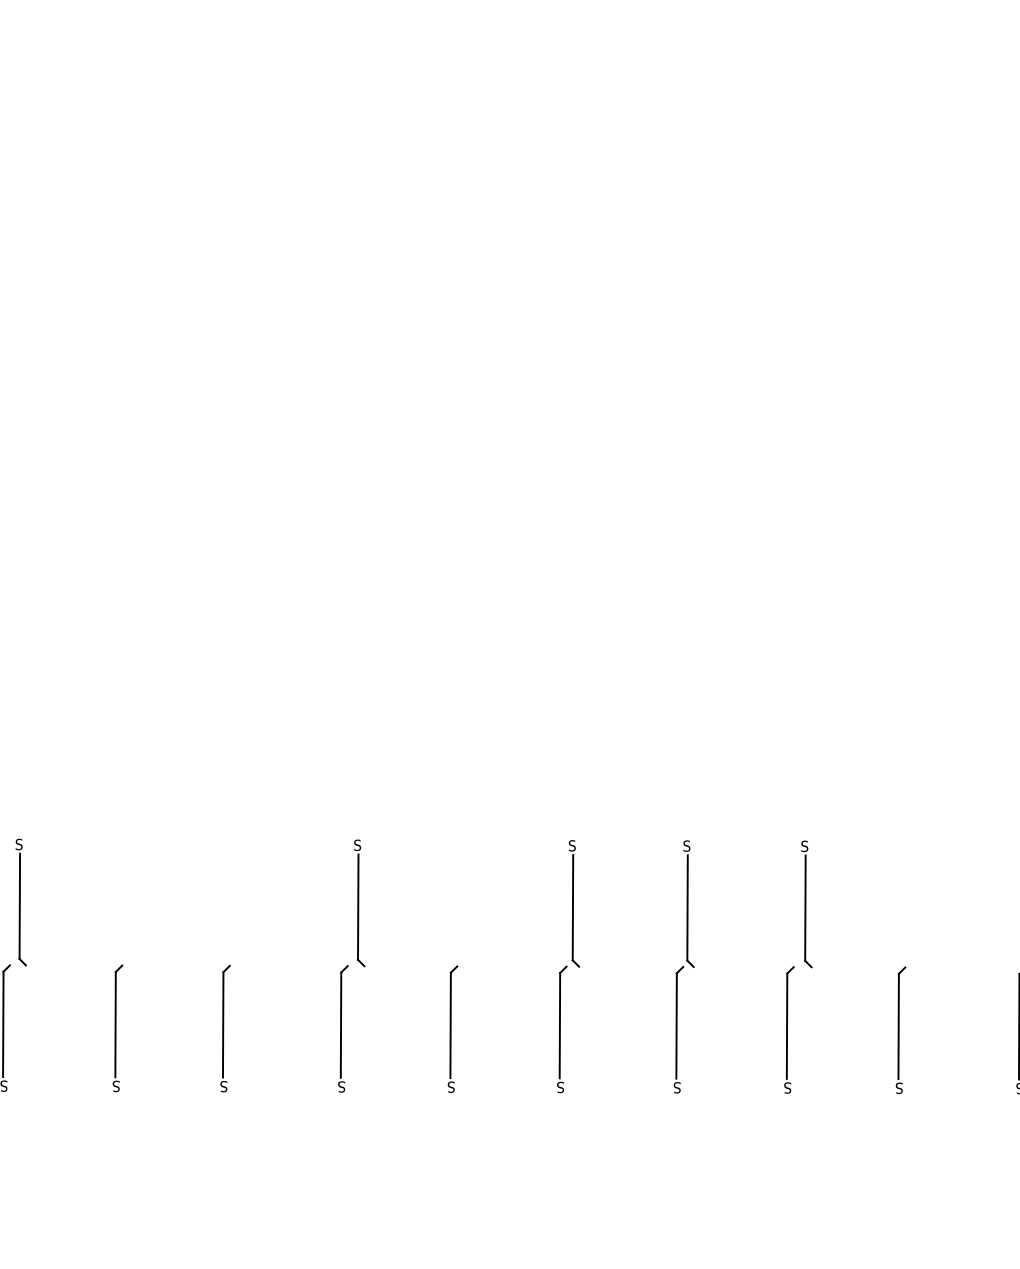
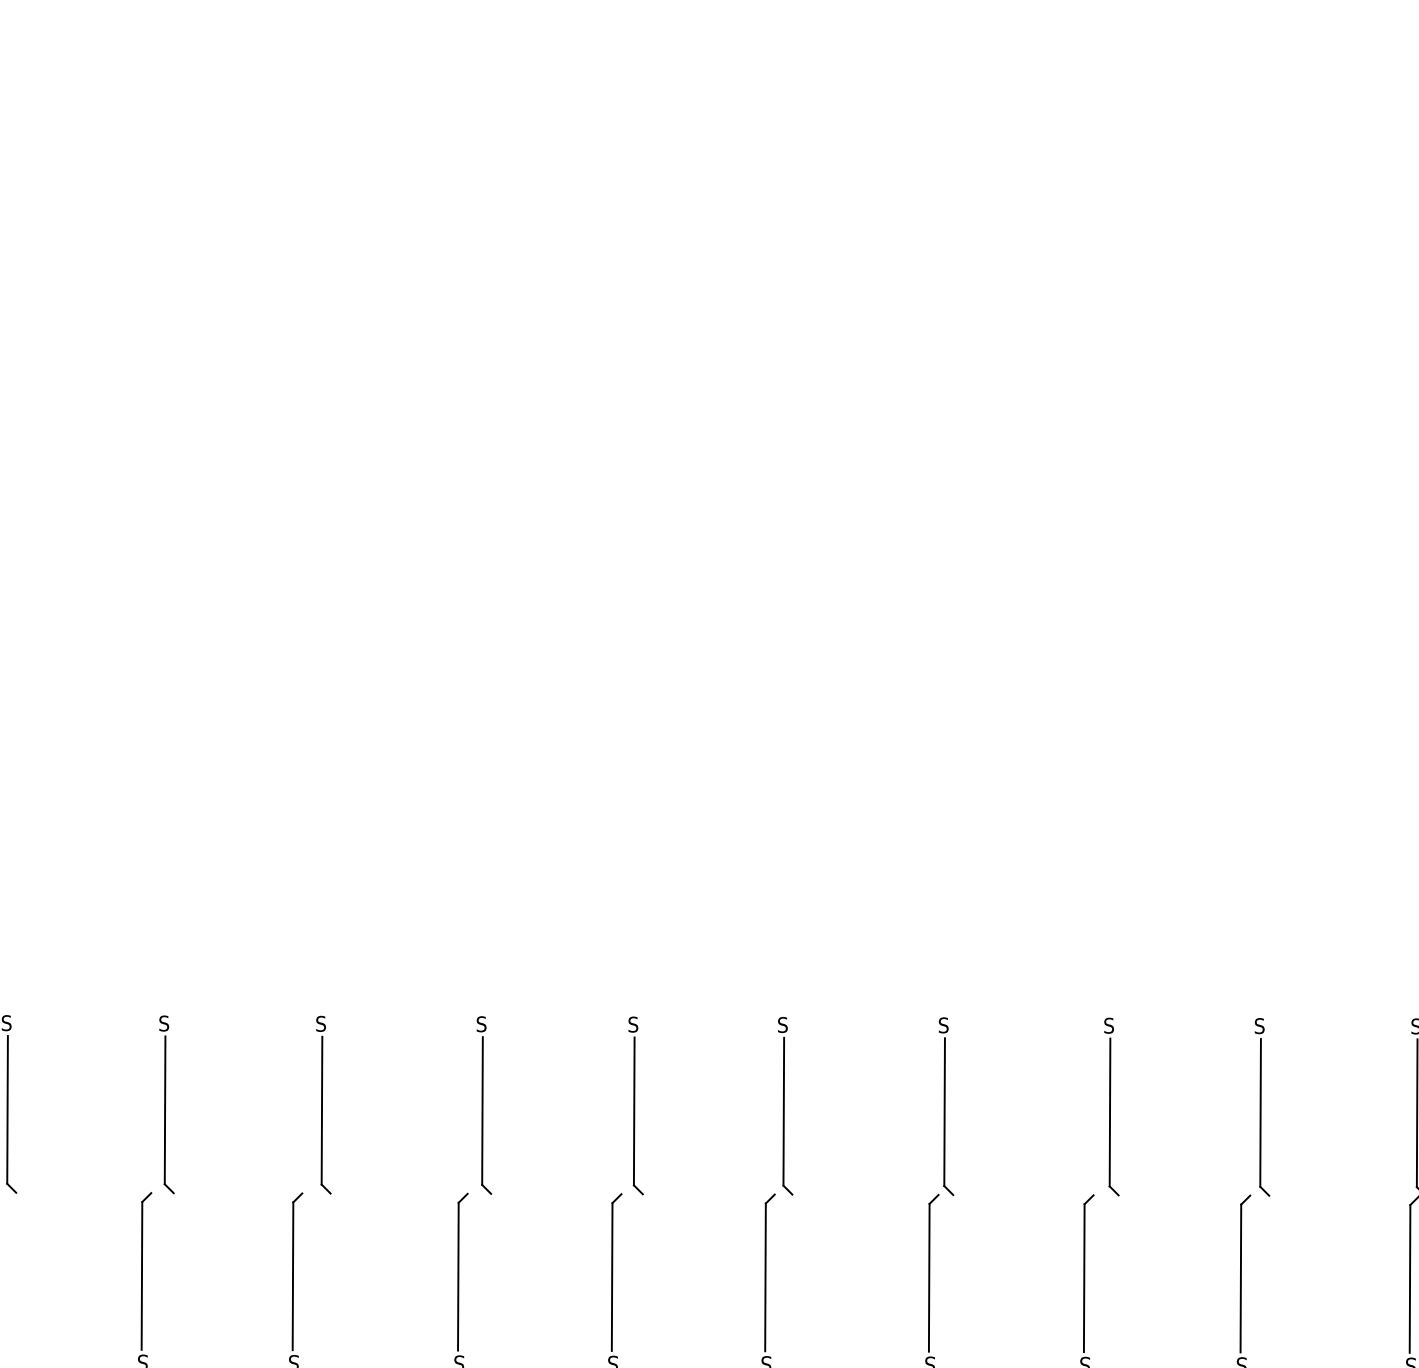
part: (133, 902) -> (167, 1104), added
part: (244, 902) -> (322, 1104), added
part: (467, 903) -> (635, 1105), added
part: (913, 904) -> (1261, 1107), added

